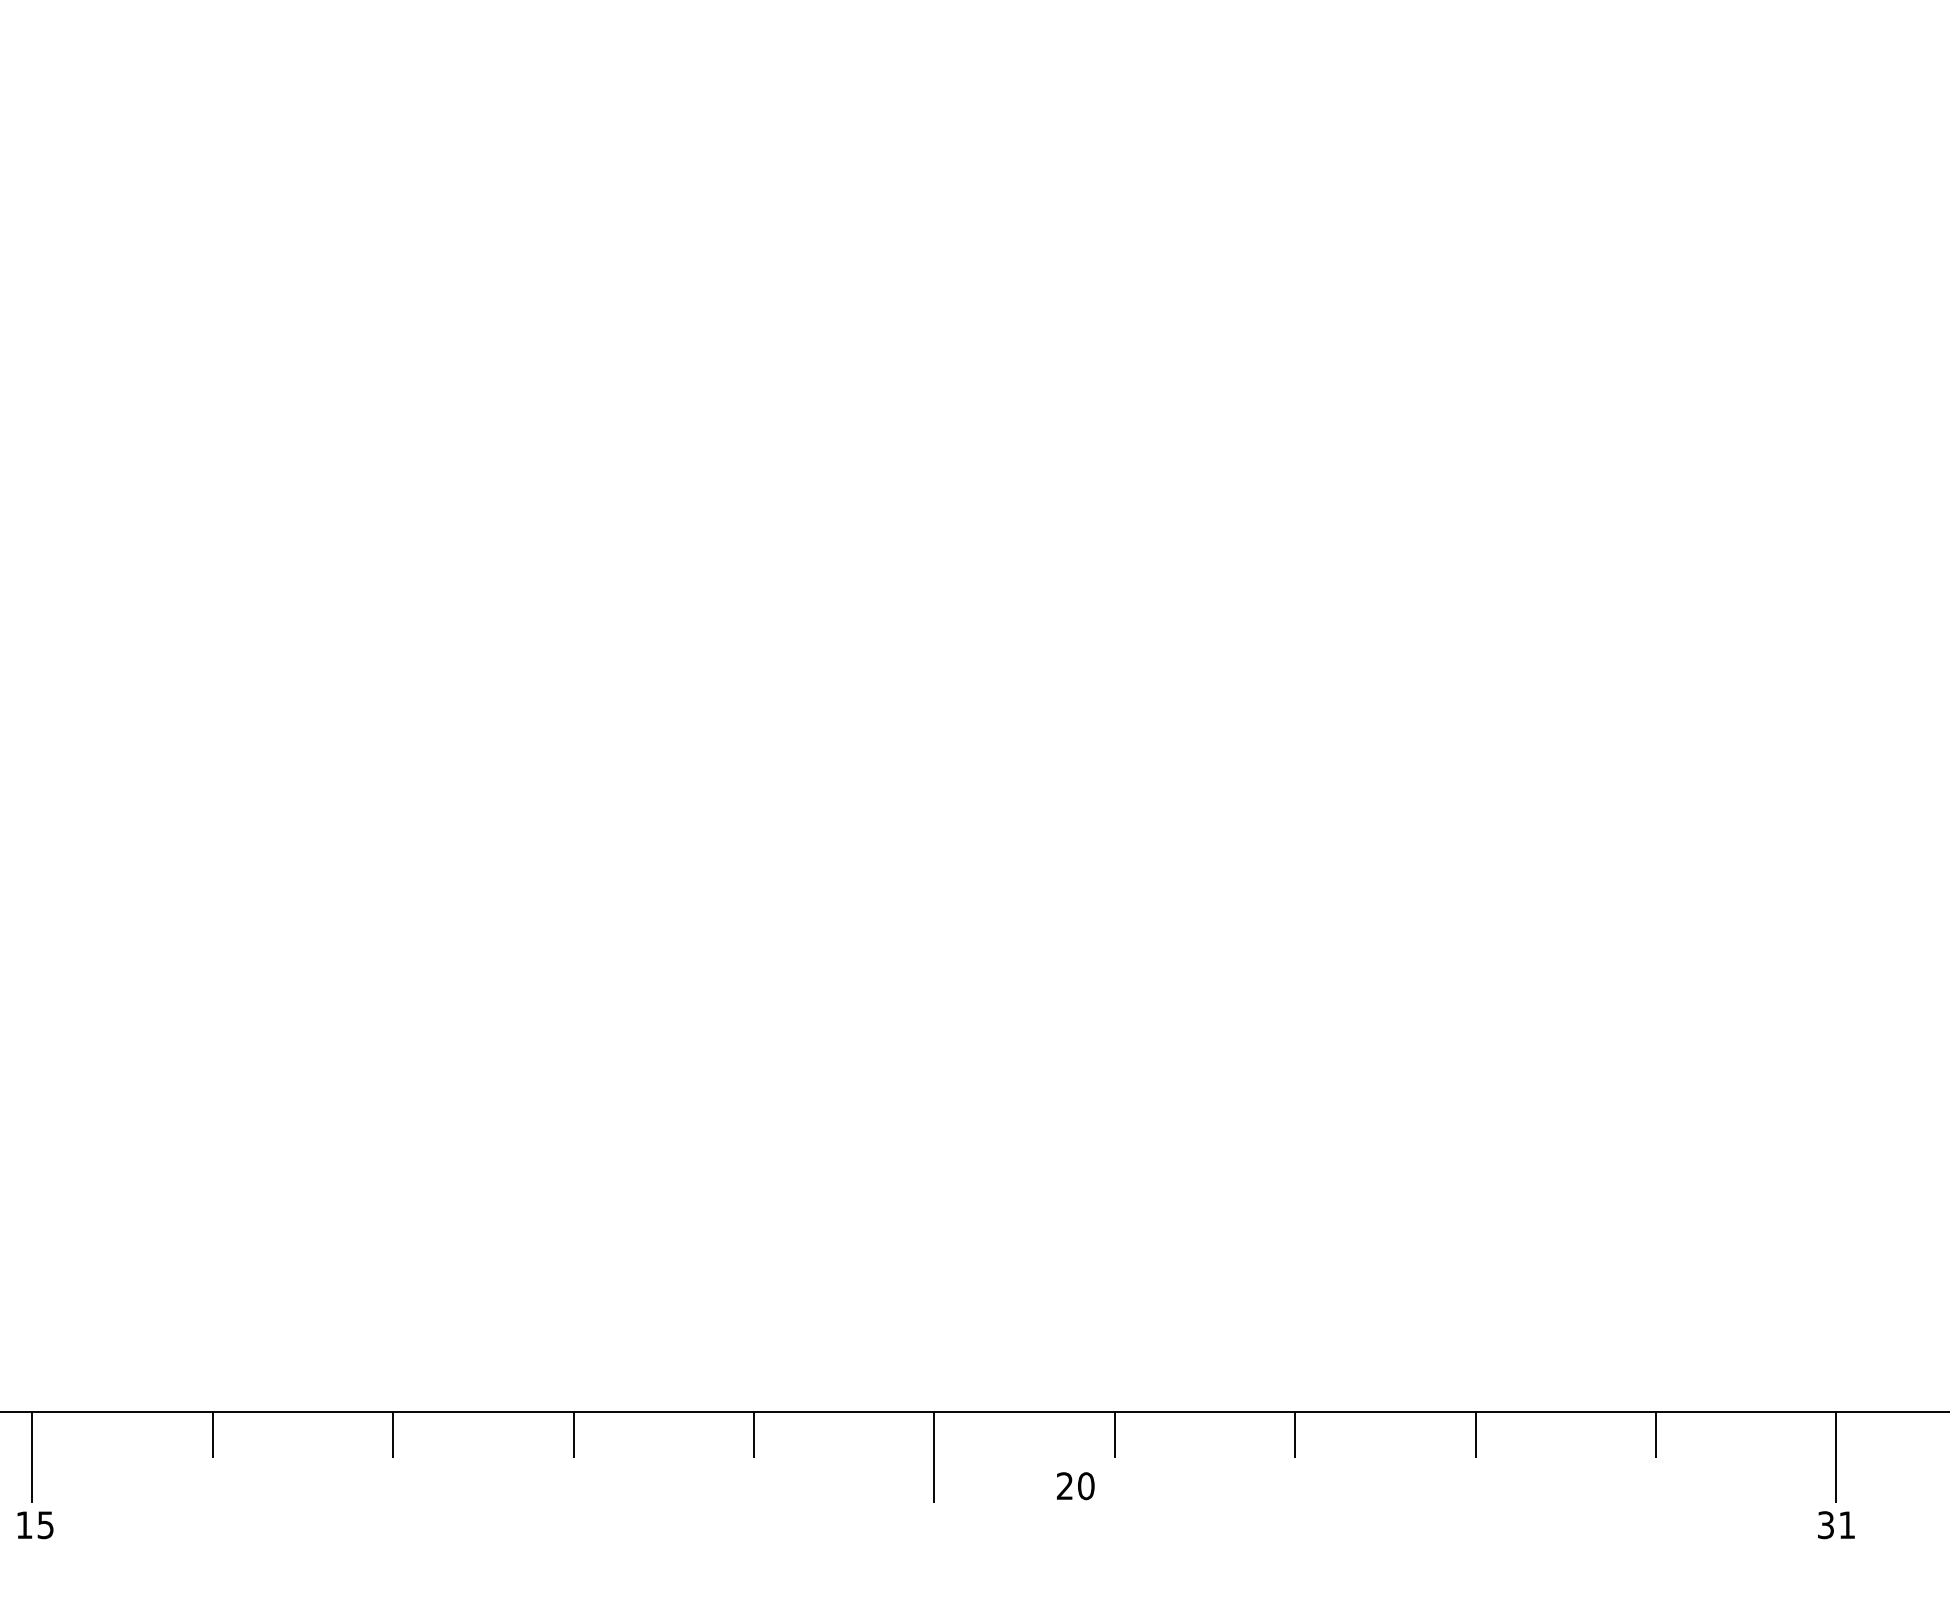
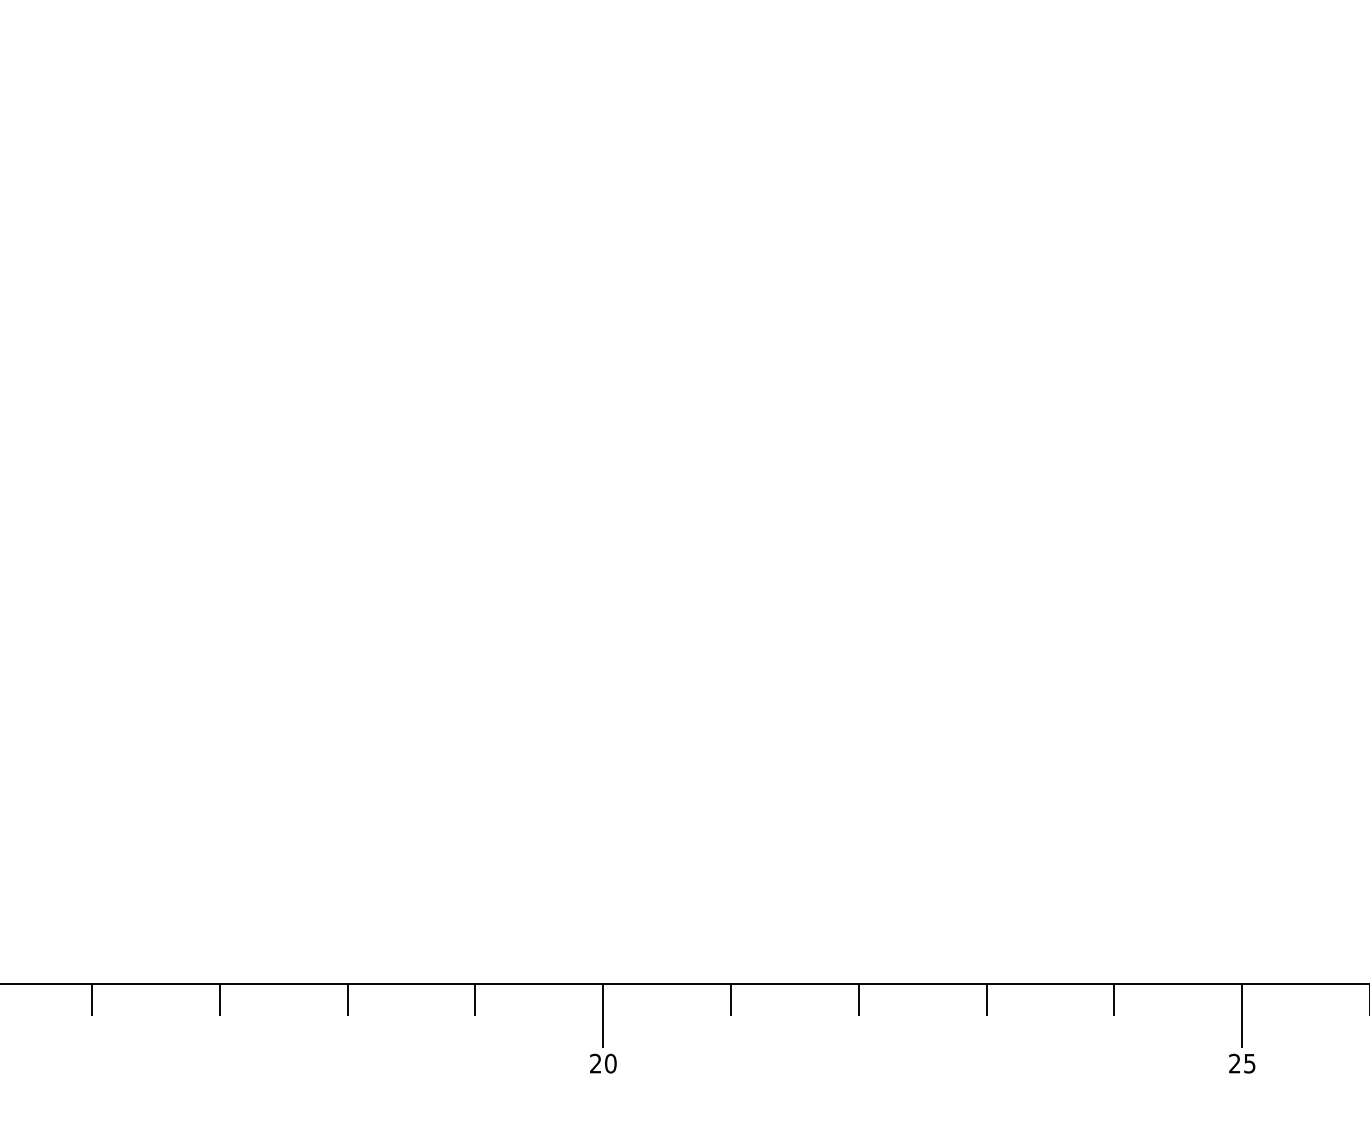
text: (1075, 1486) -> (603, 1063), moved
text: (1836, 1525) -> (1242, 1063), 31 -> 25

